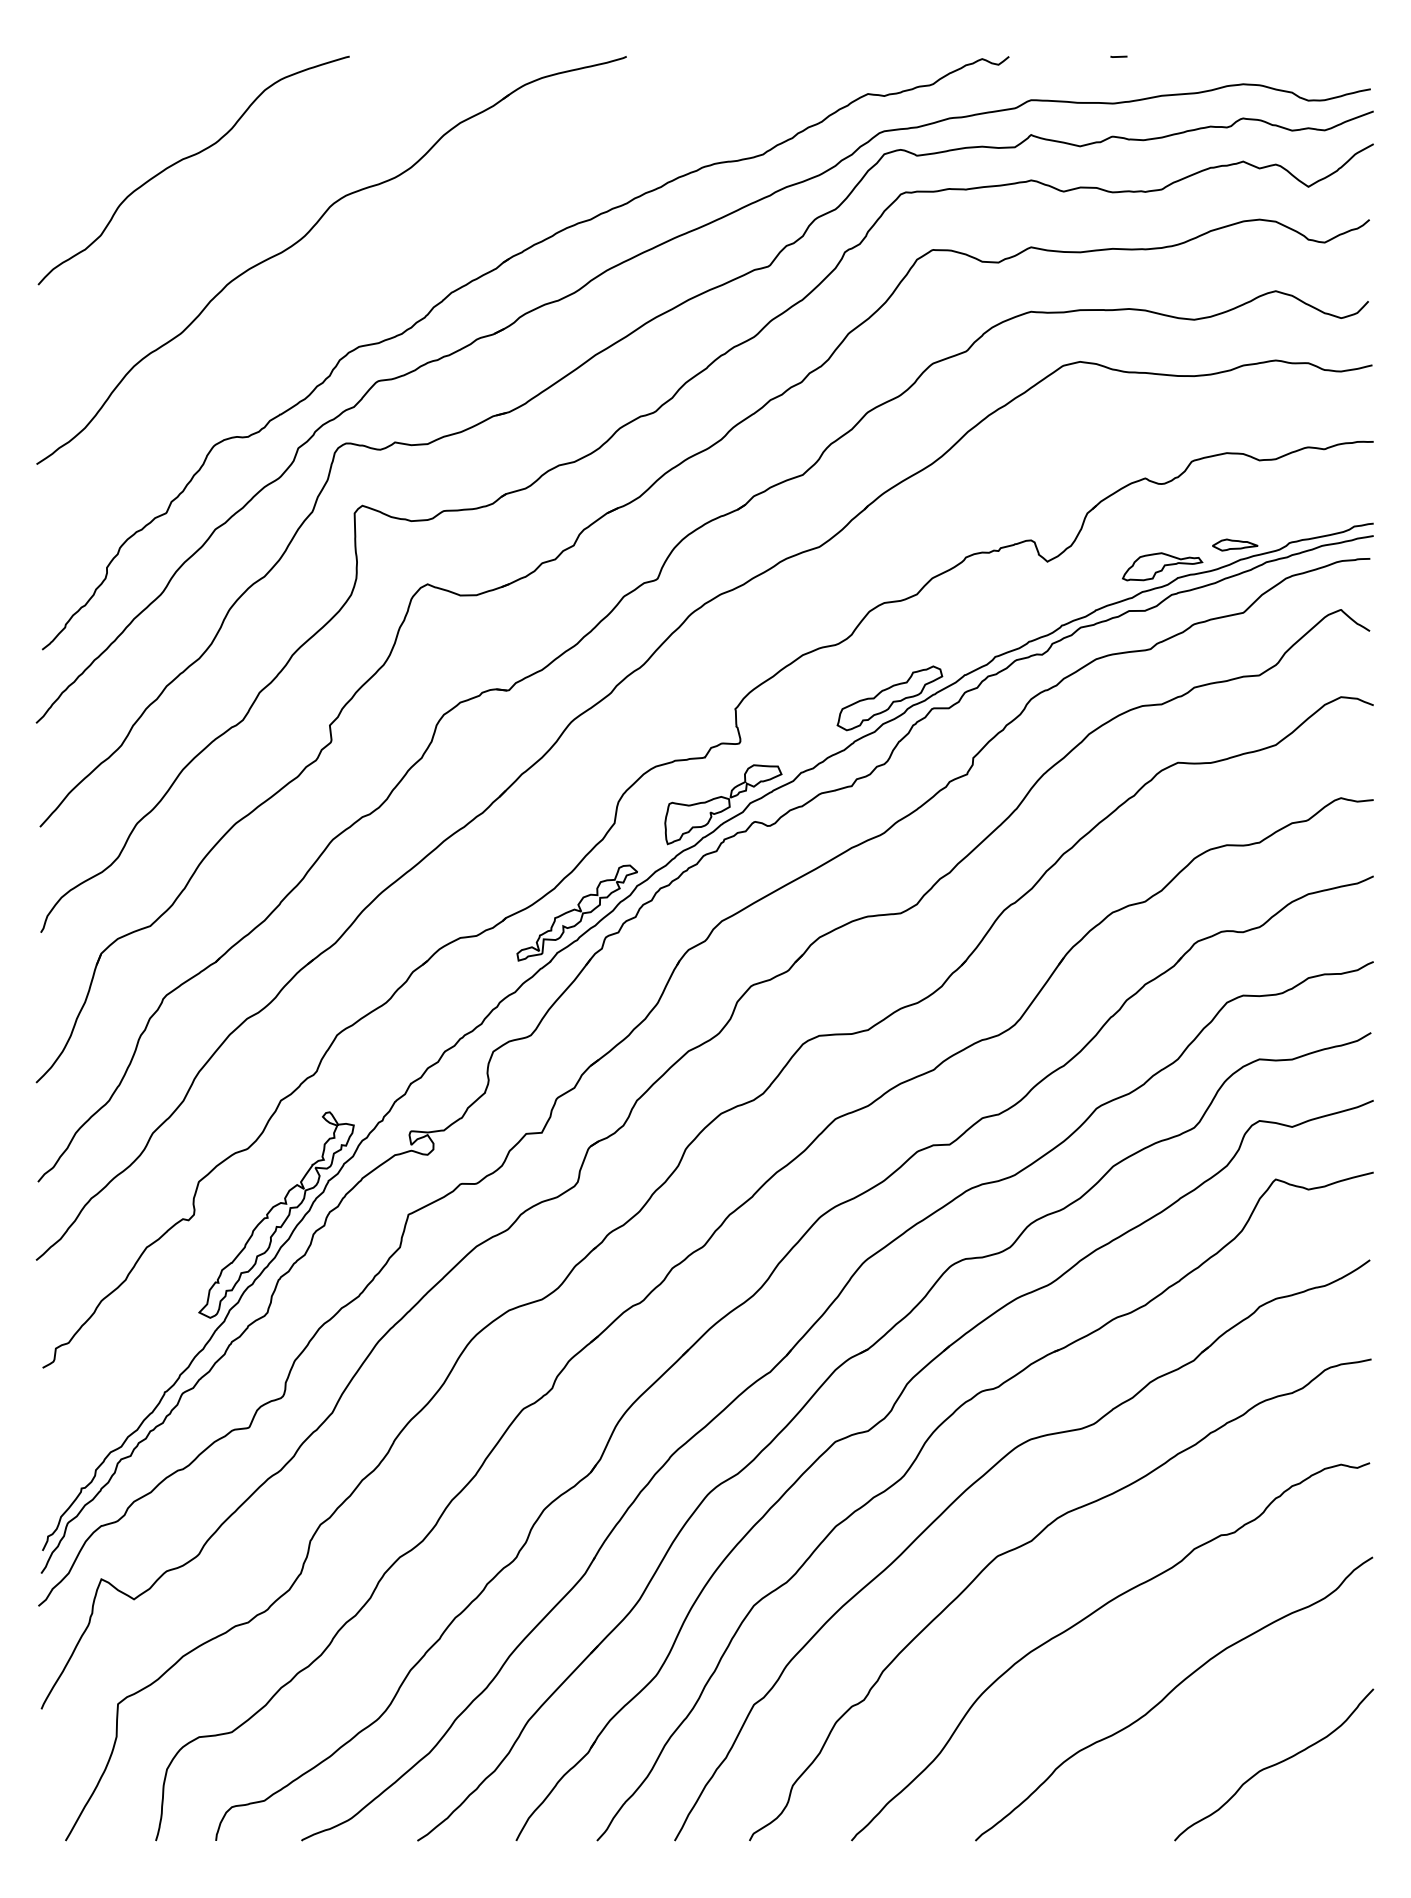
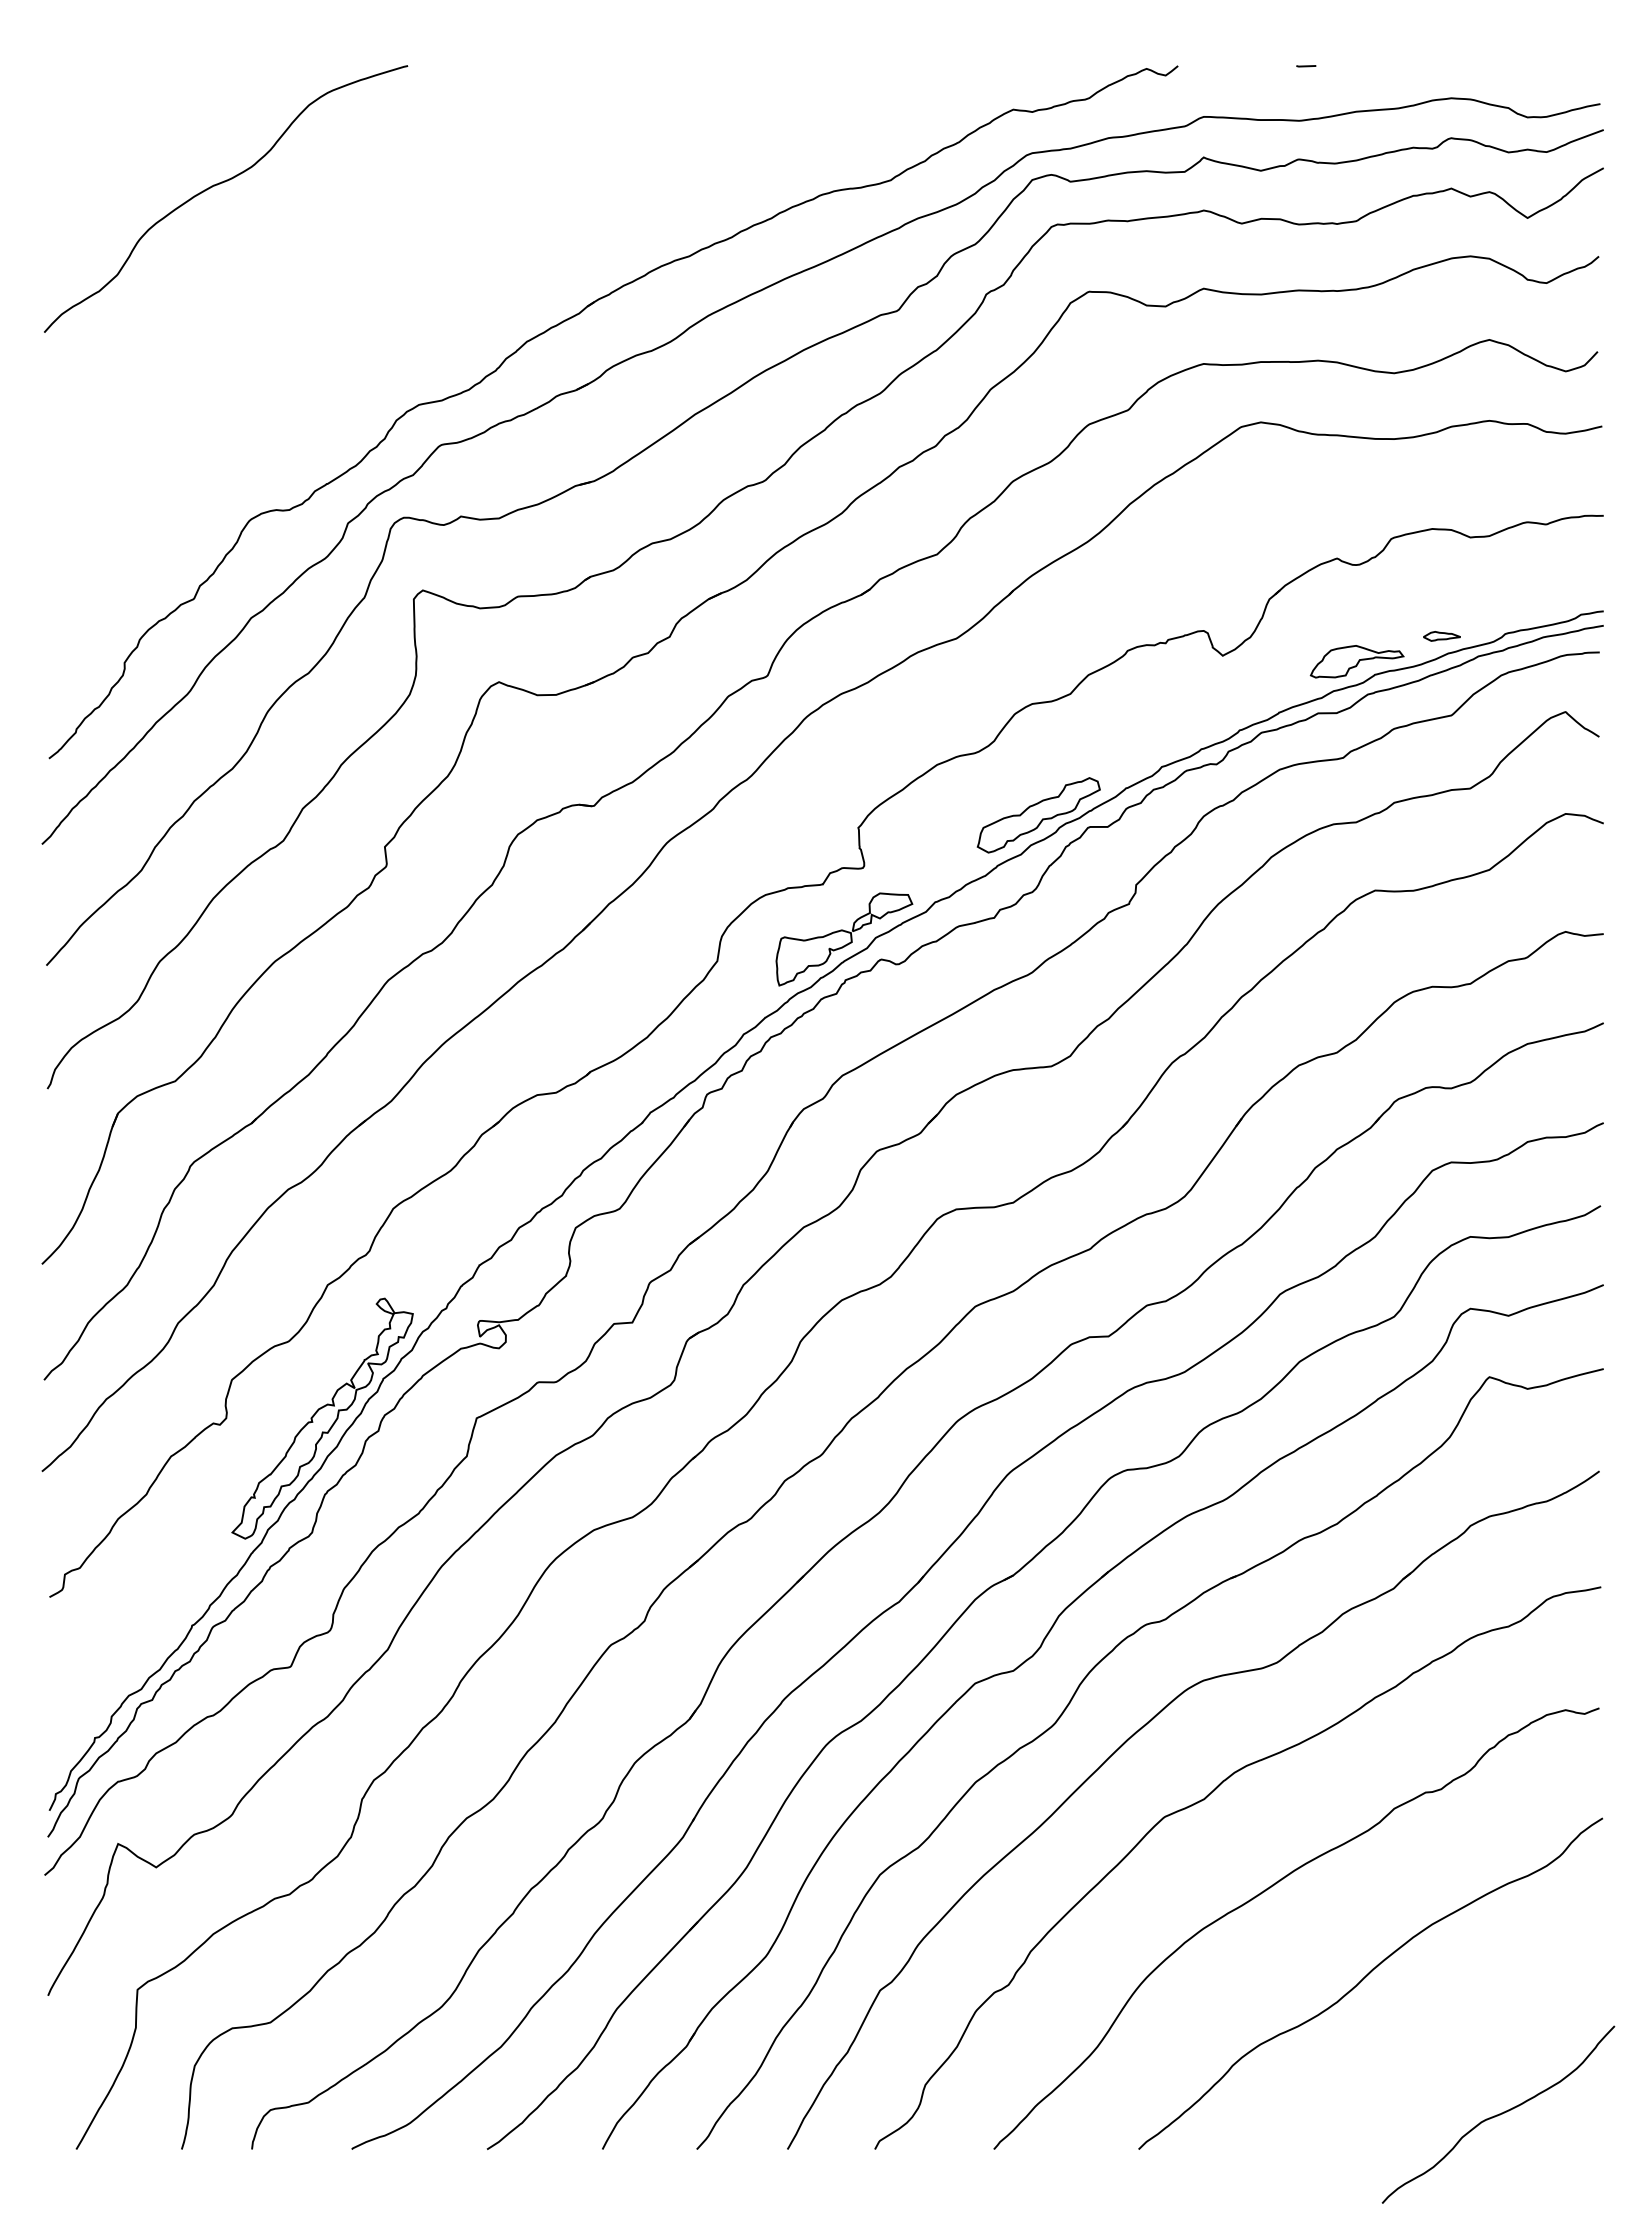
part: (306, 236) -> (357, 275), removed
part: (1234, 545) -> (1441, 636), size x0.7
part: (577, 912) -> (673, 1065), removed
curve: (1274, 1764) -> (1498, 2114), moved

